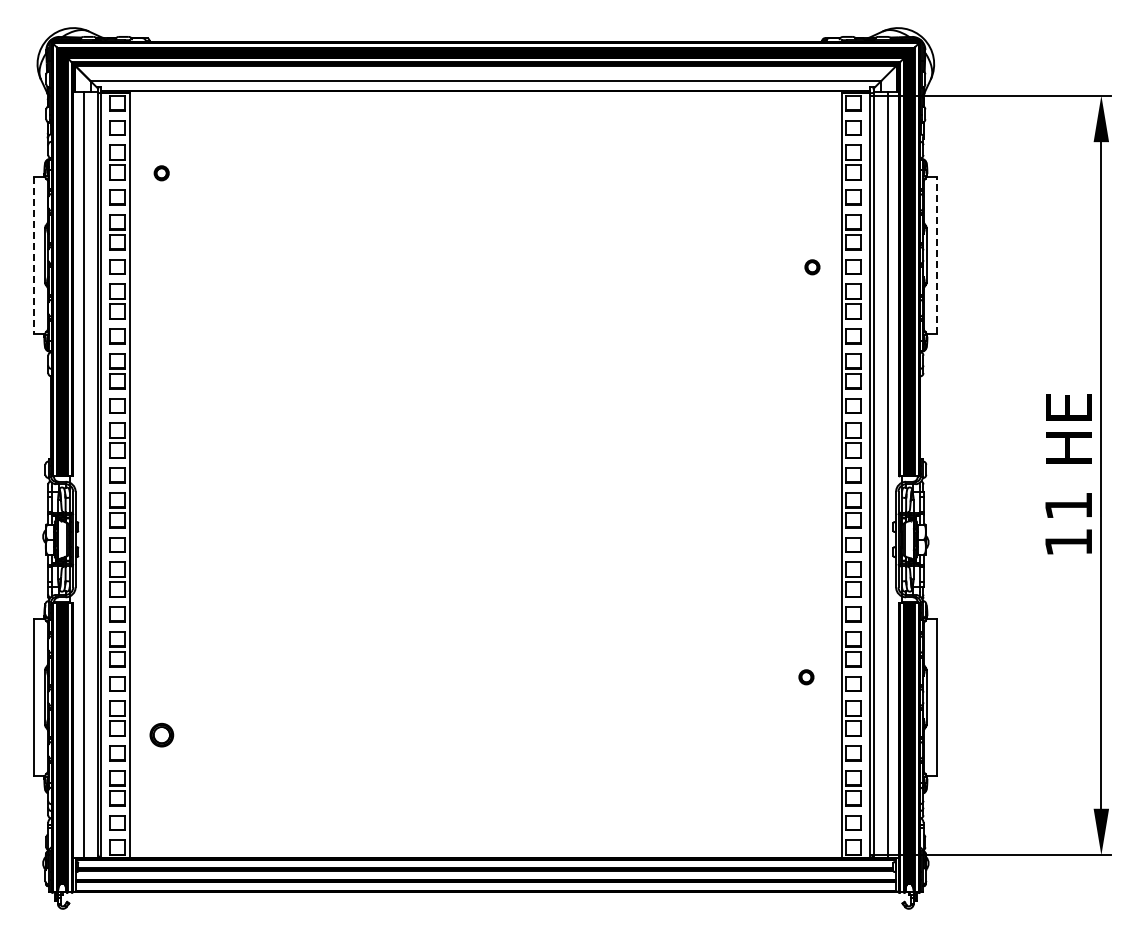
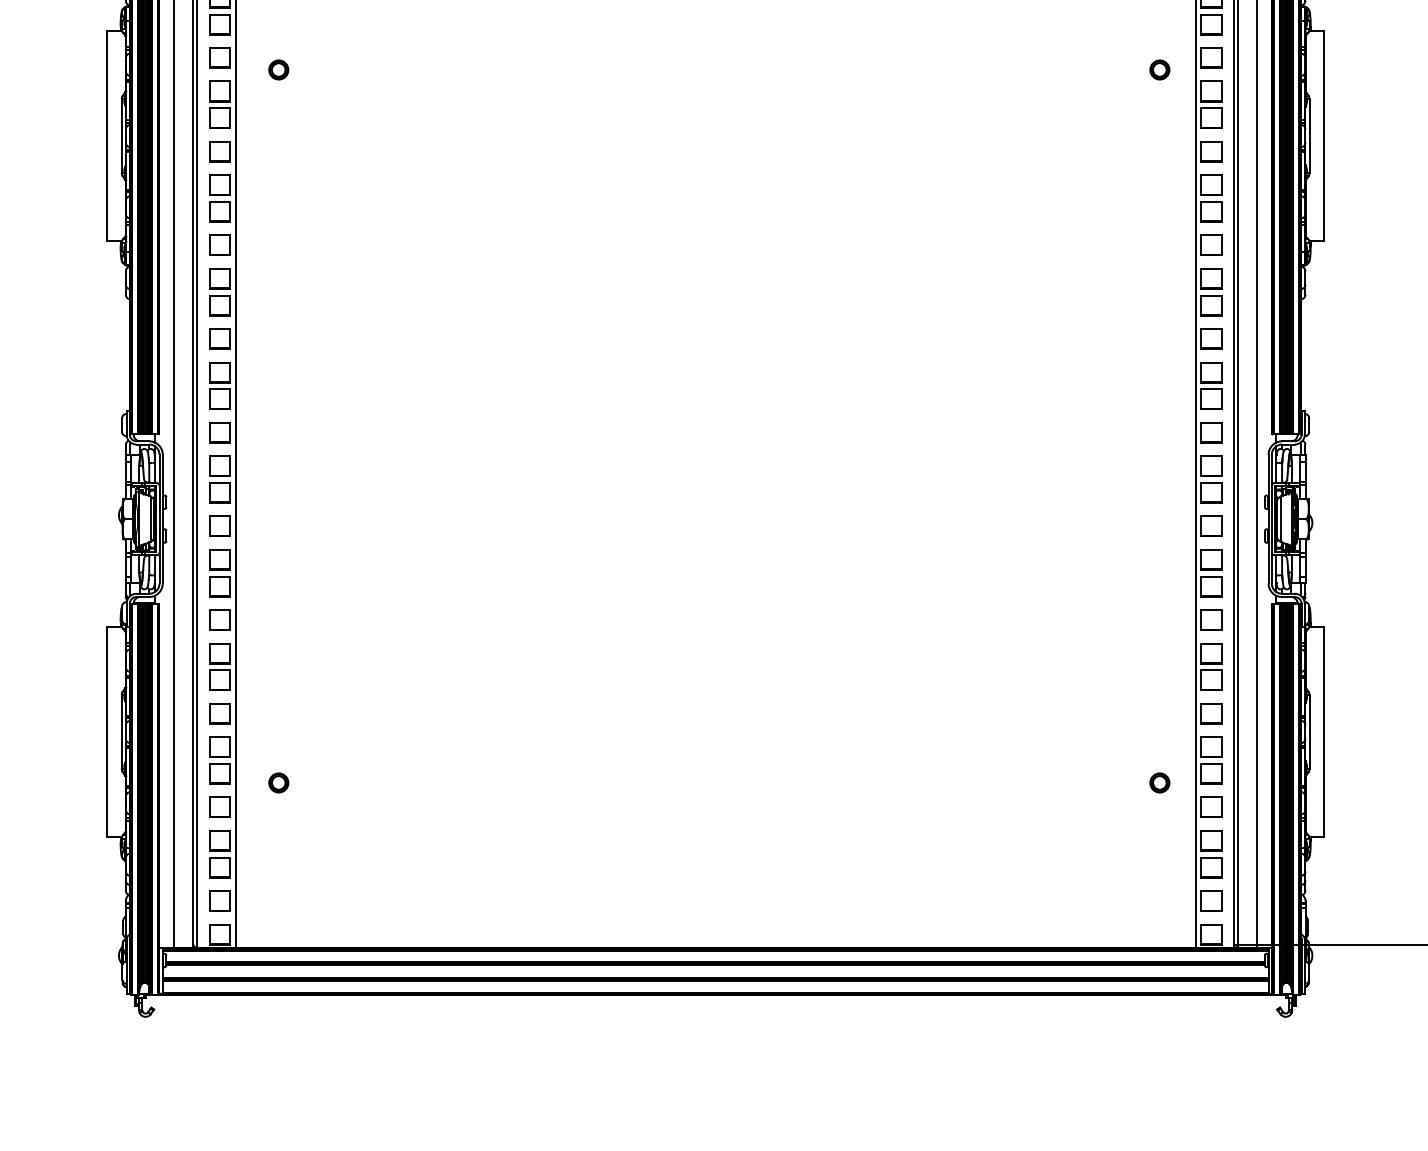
part: (161, 173) -> (278, 70), moved
line: (937, 254) -> (1324, 134), dashed -> solid
line: (34, 255) -> (107, 136), dashed -> solid
part: (812, 267) -> (1159, 70), moved
part: (806, 677) -> (1159, 783), moved
part: (161, 735) -> (278, 783), size x0.62

